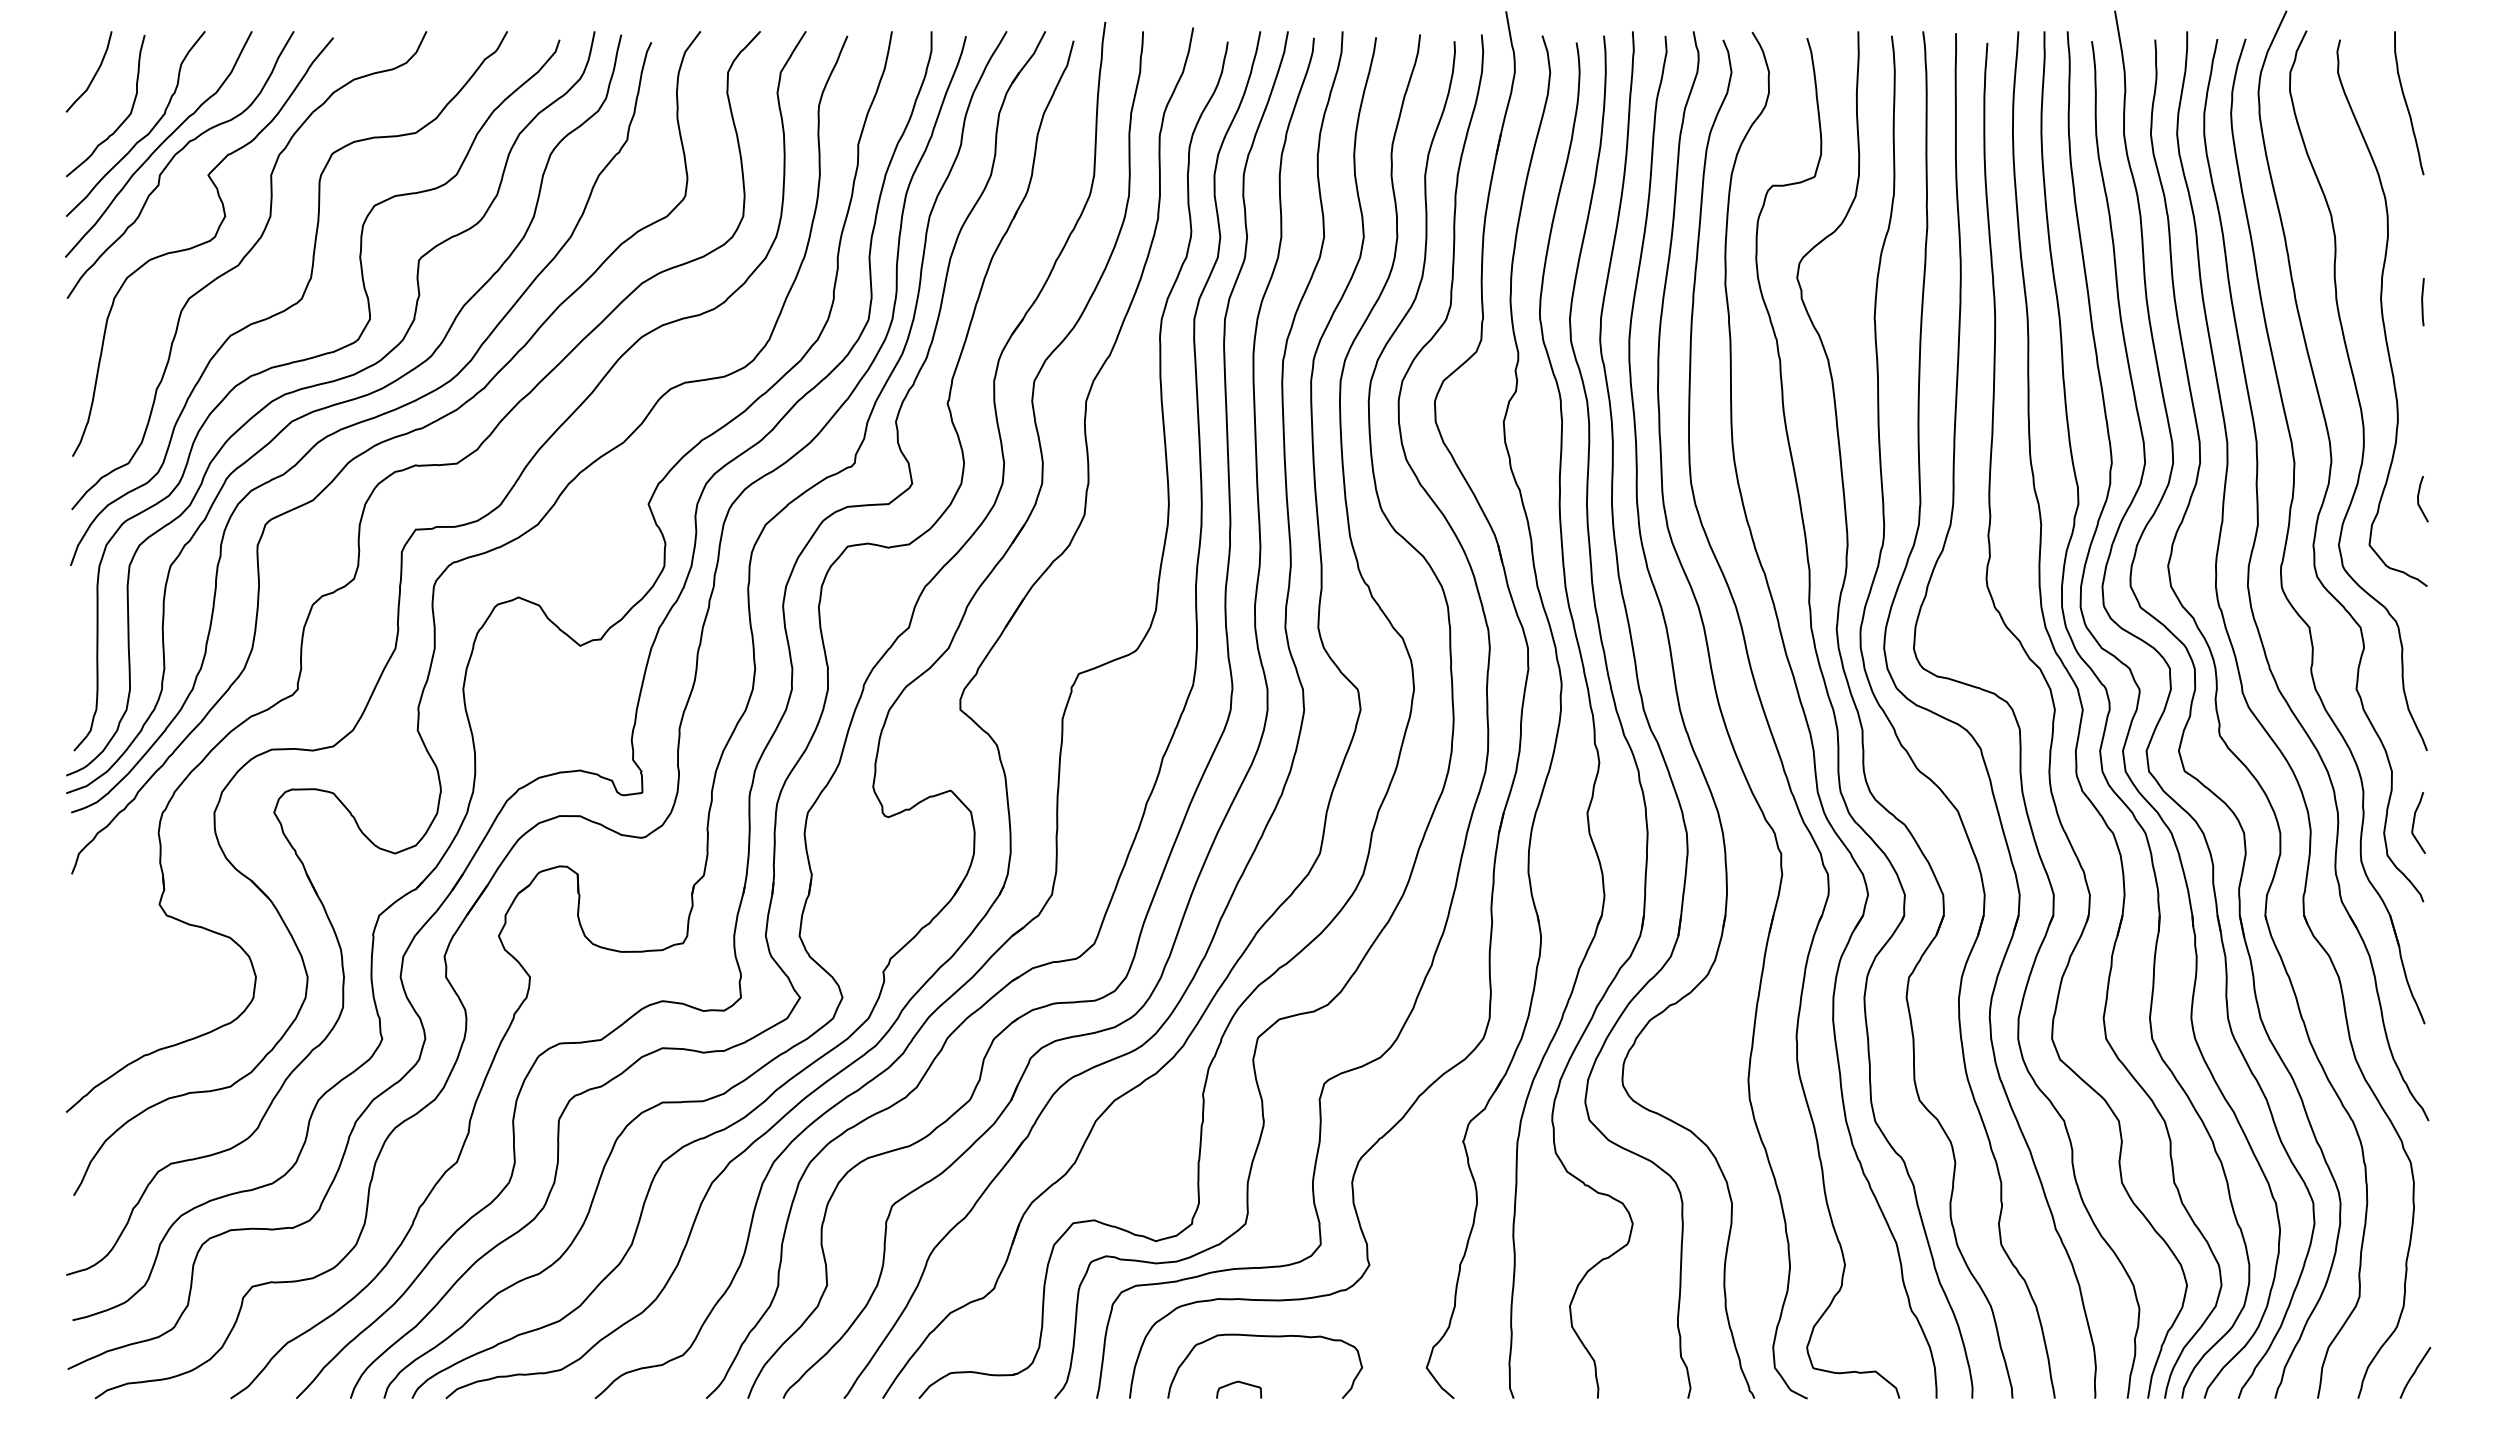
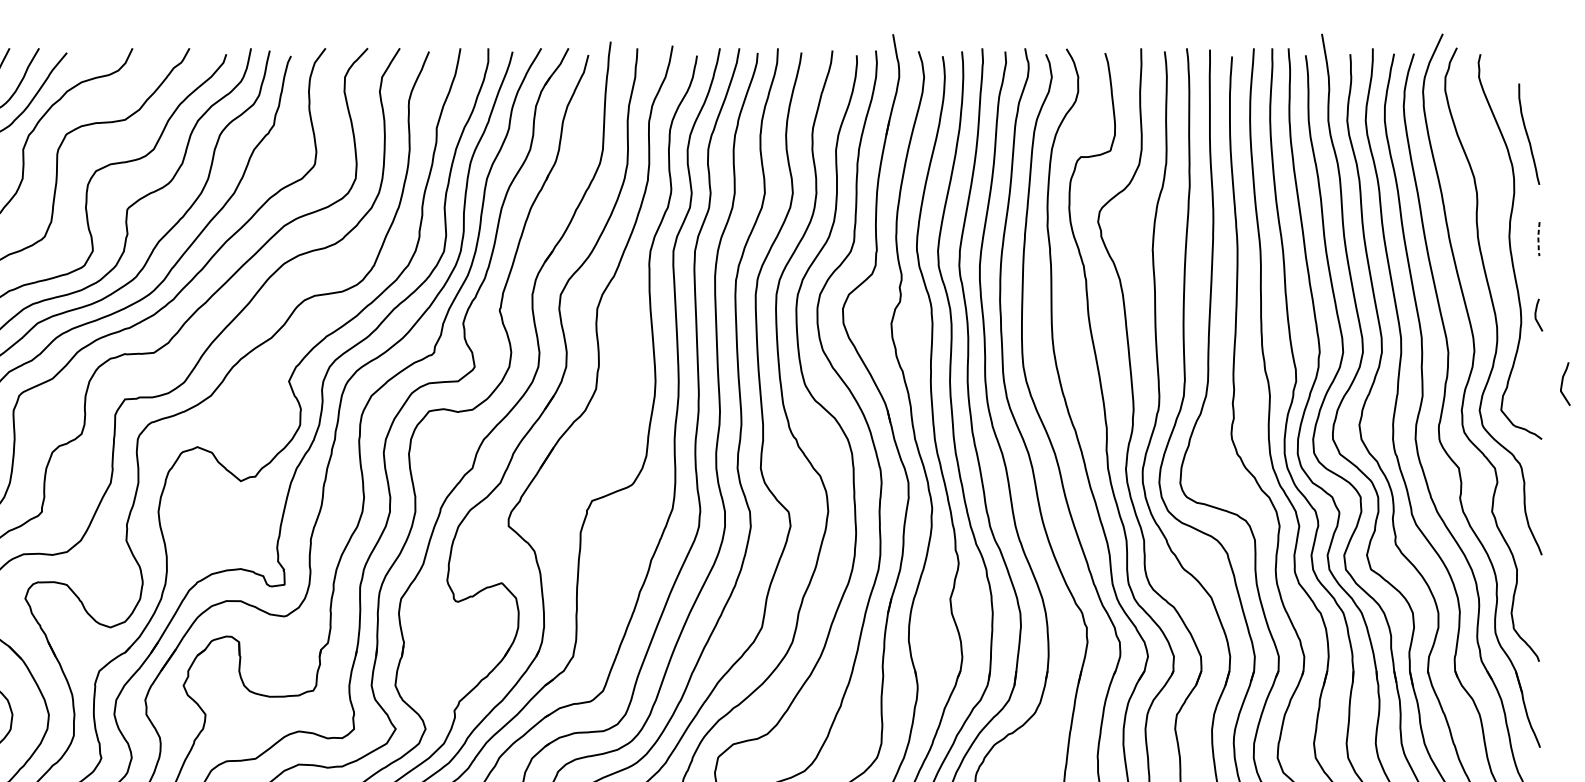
curve: (2407, 103) -> (1528, 134), moved
line: (2422, 302) -> (1538, 239), solid -> dashed
line: (2419, 501) -> (1536, 316), moved
curve: (2414, 822) -> (1562, 383), moved

